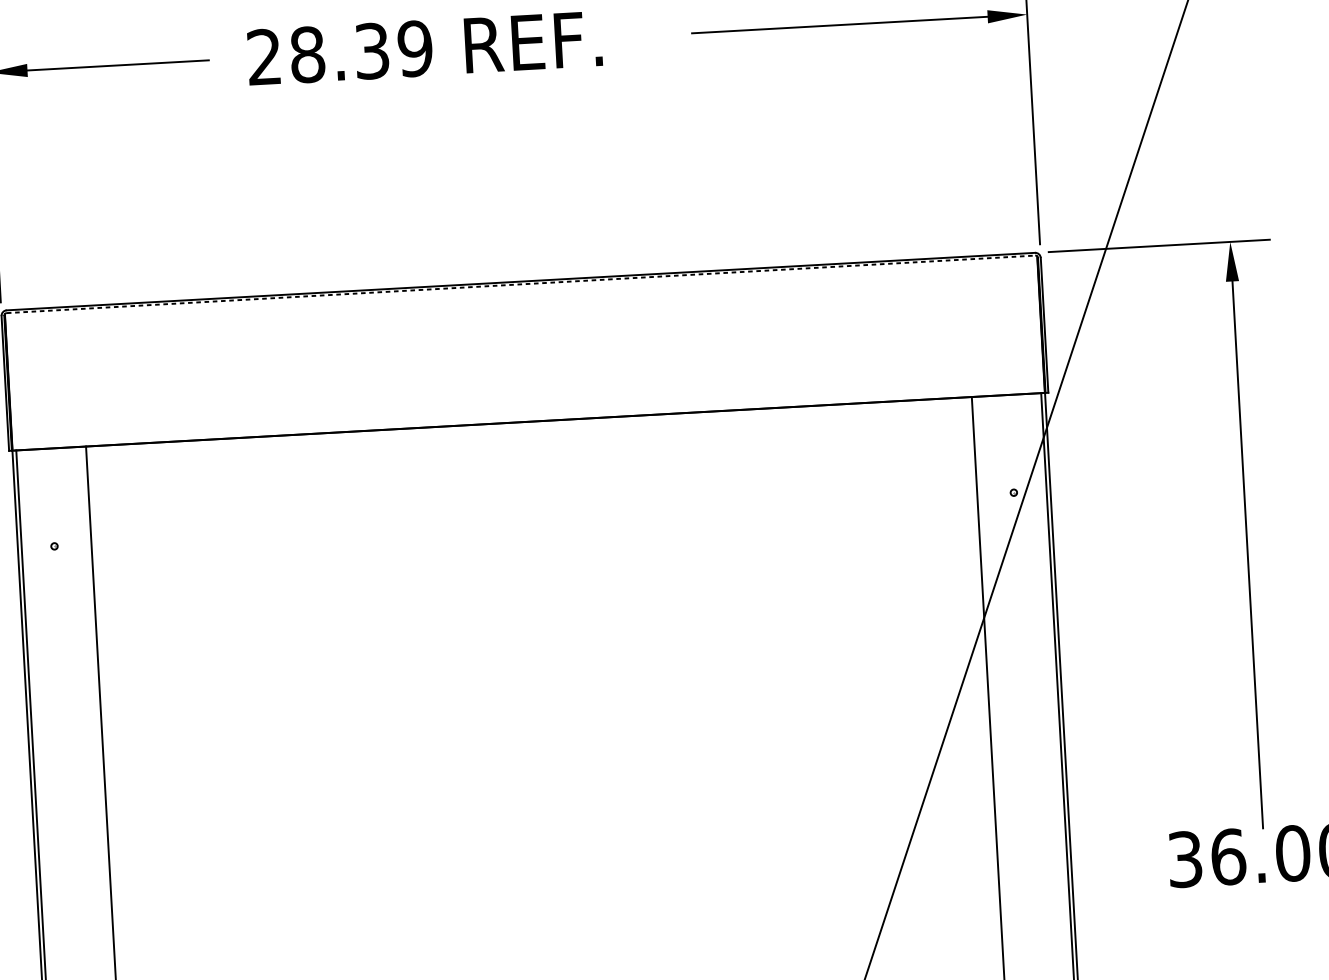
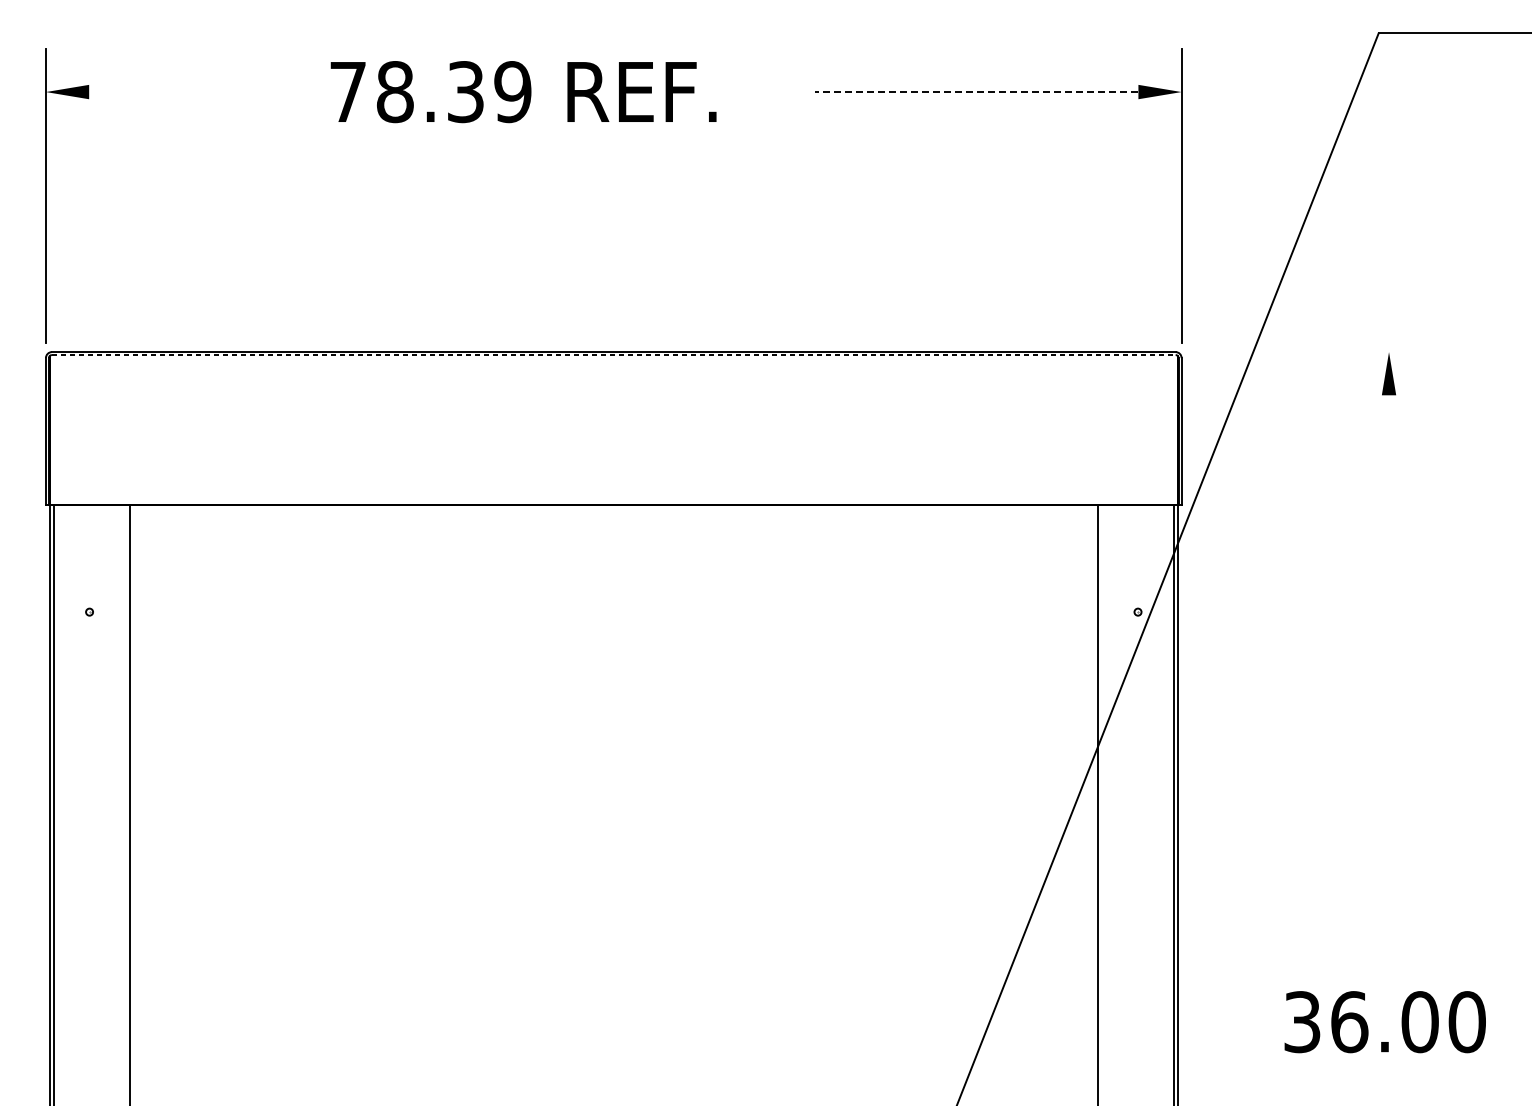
line: (839, 25) -> (976, 92), solid -> dashed
text: (263, 56) -> (347, 91), 28.39 -> 78.39
line: (118, 65) -> (188, 92), removed
line: (1159, 246) -> (1311, 352), removed
line: (1248, 554) -> (1389, 693), removed

